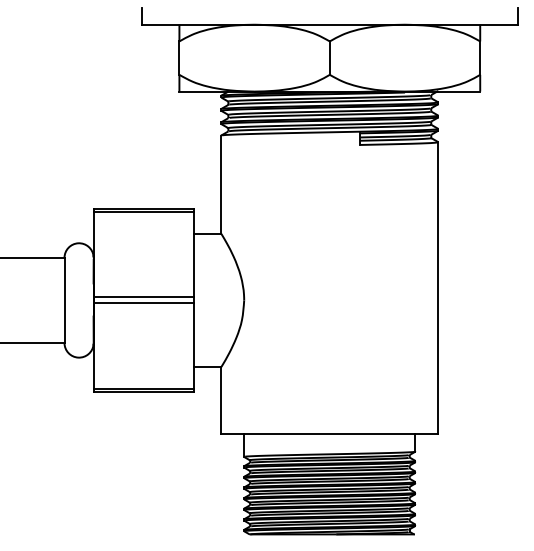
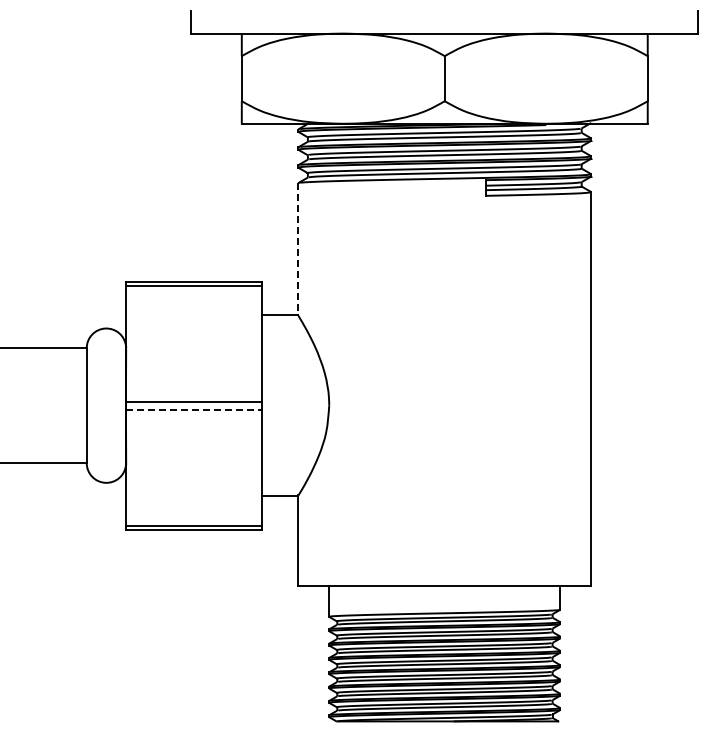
line: (221, 185) -> (298, 250), solid -> dashed
line: (143, 303) -> (193, 409), solid -> dashed

